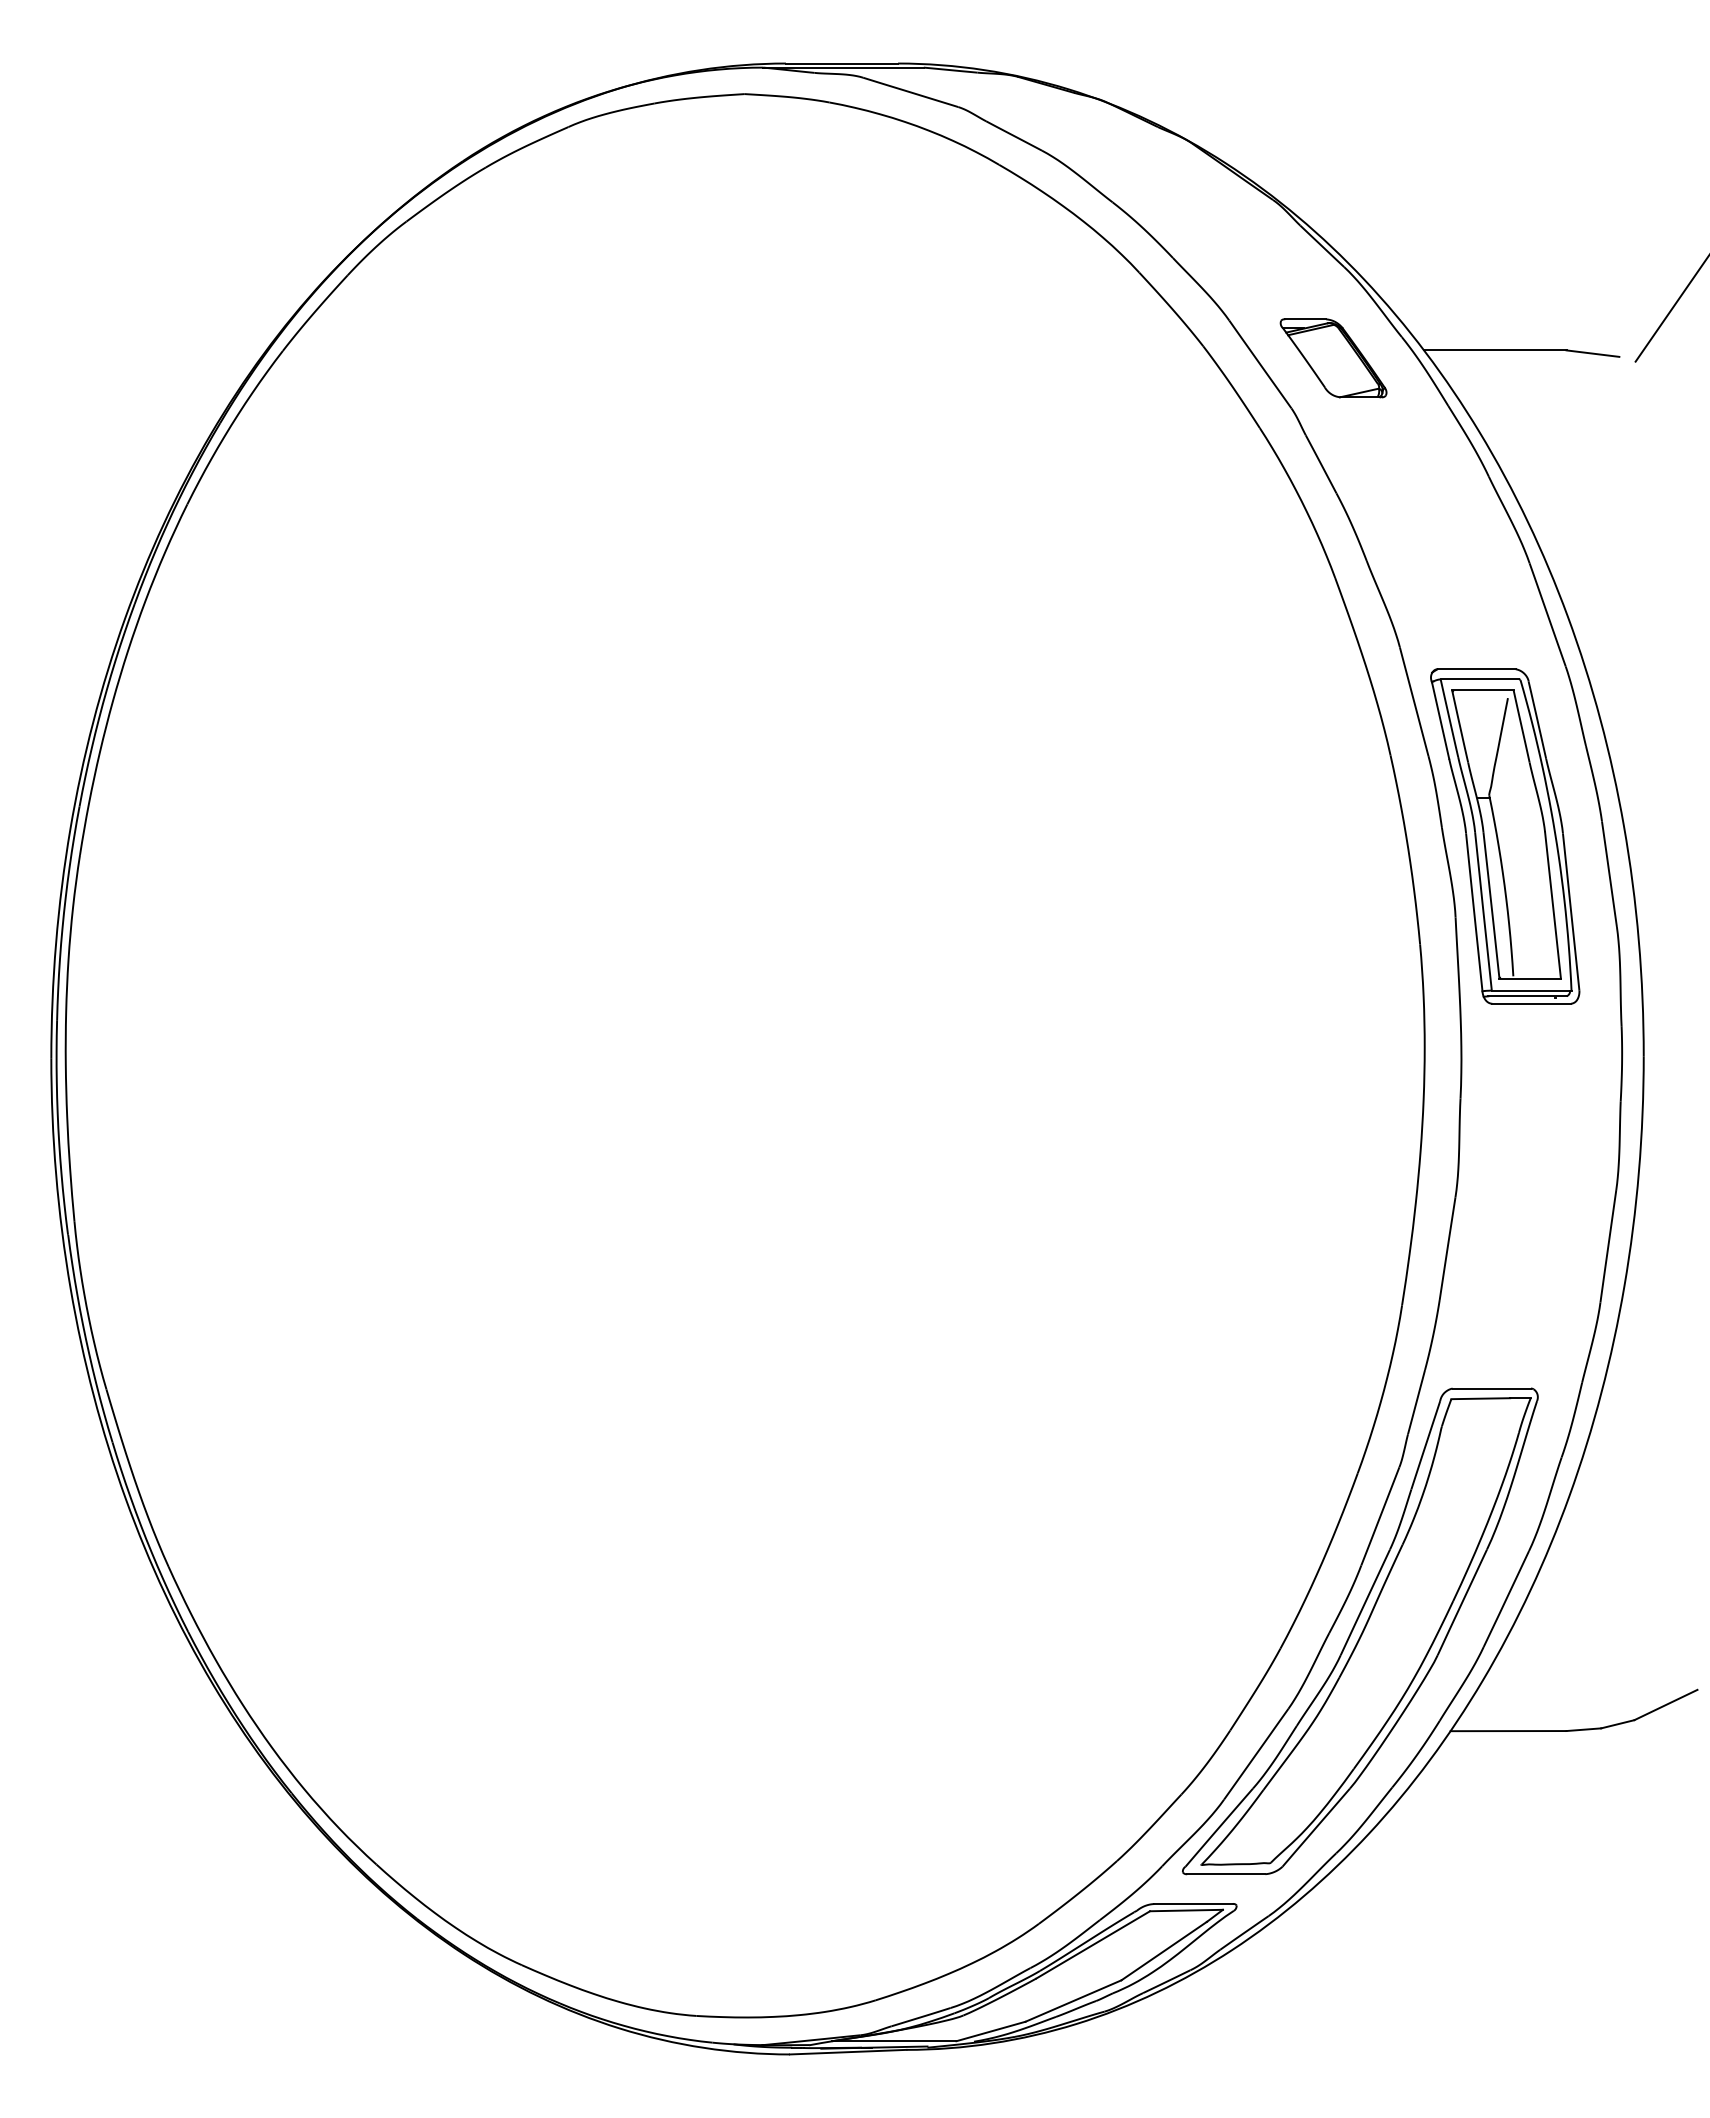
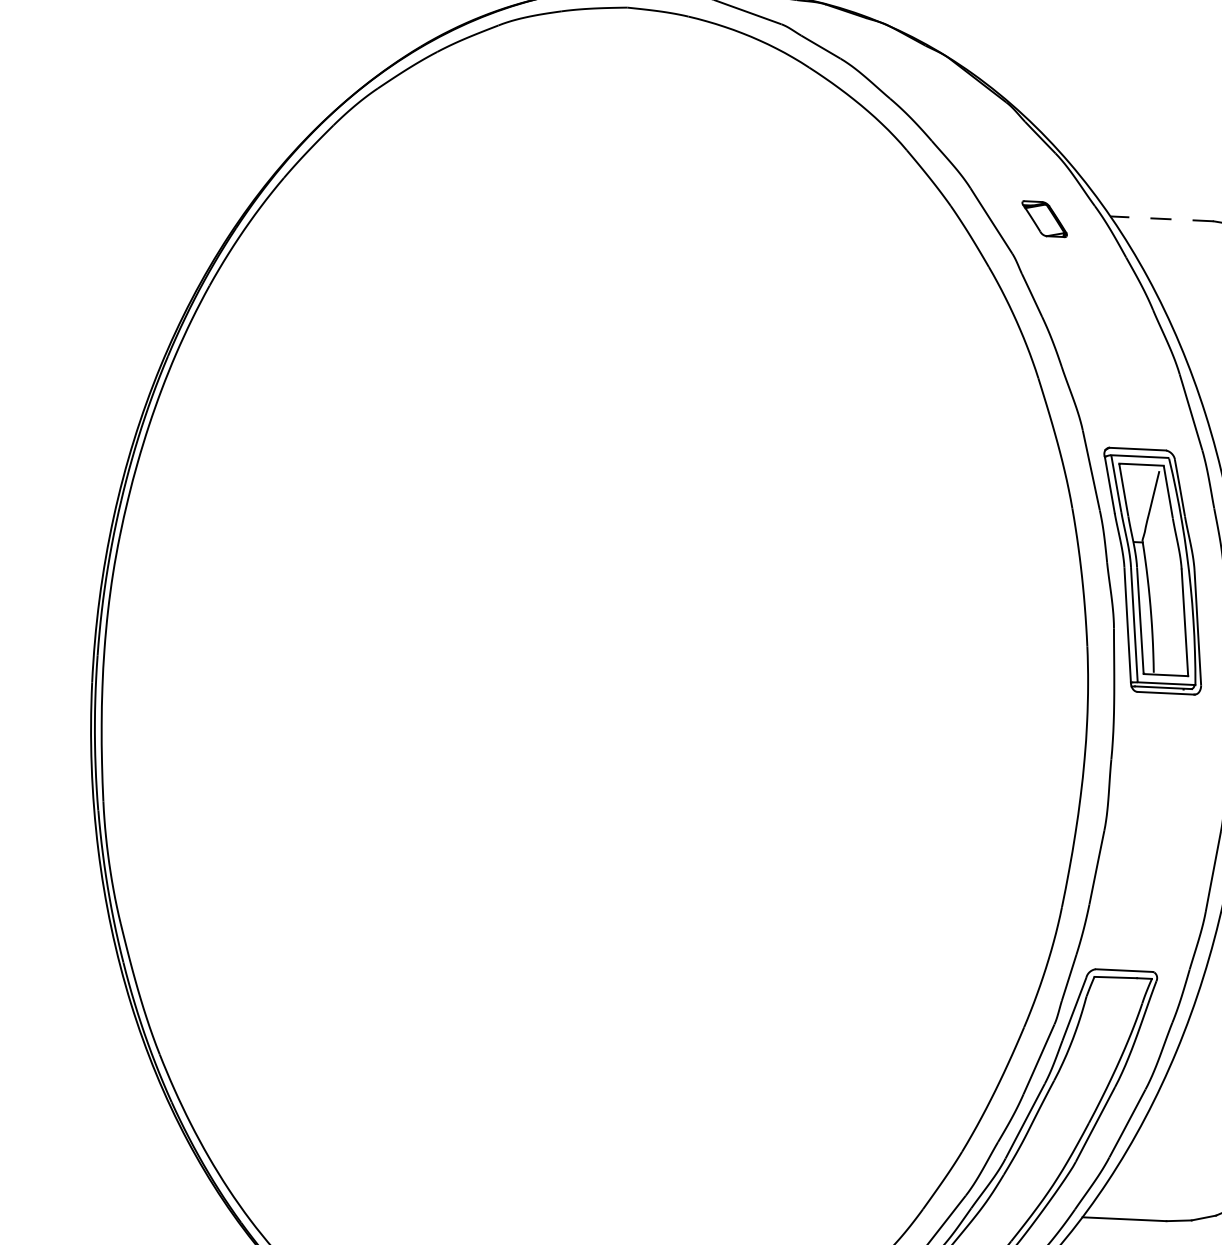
line: (1494, 350) -> (1161, 218), solid -> dashed
part: (1333, 358) -> (1044, 219), size x0.6

